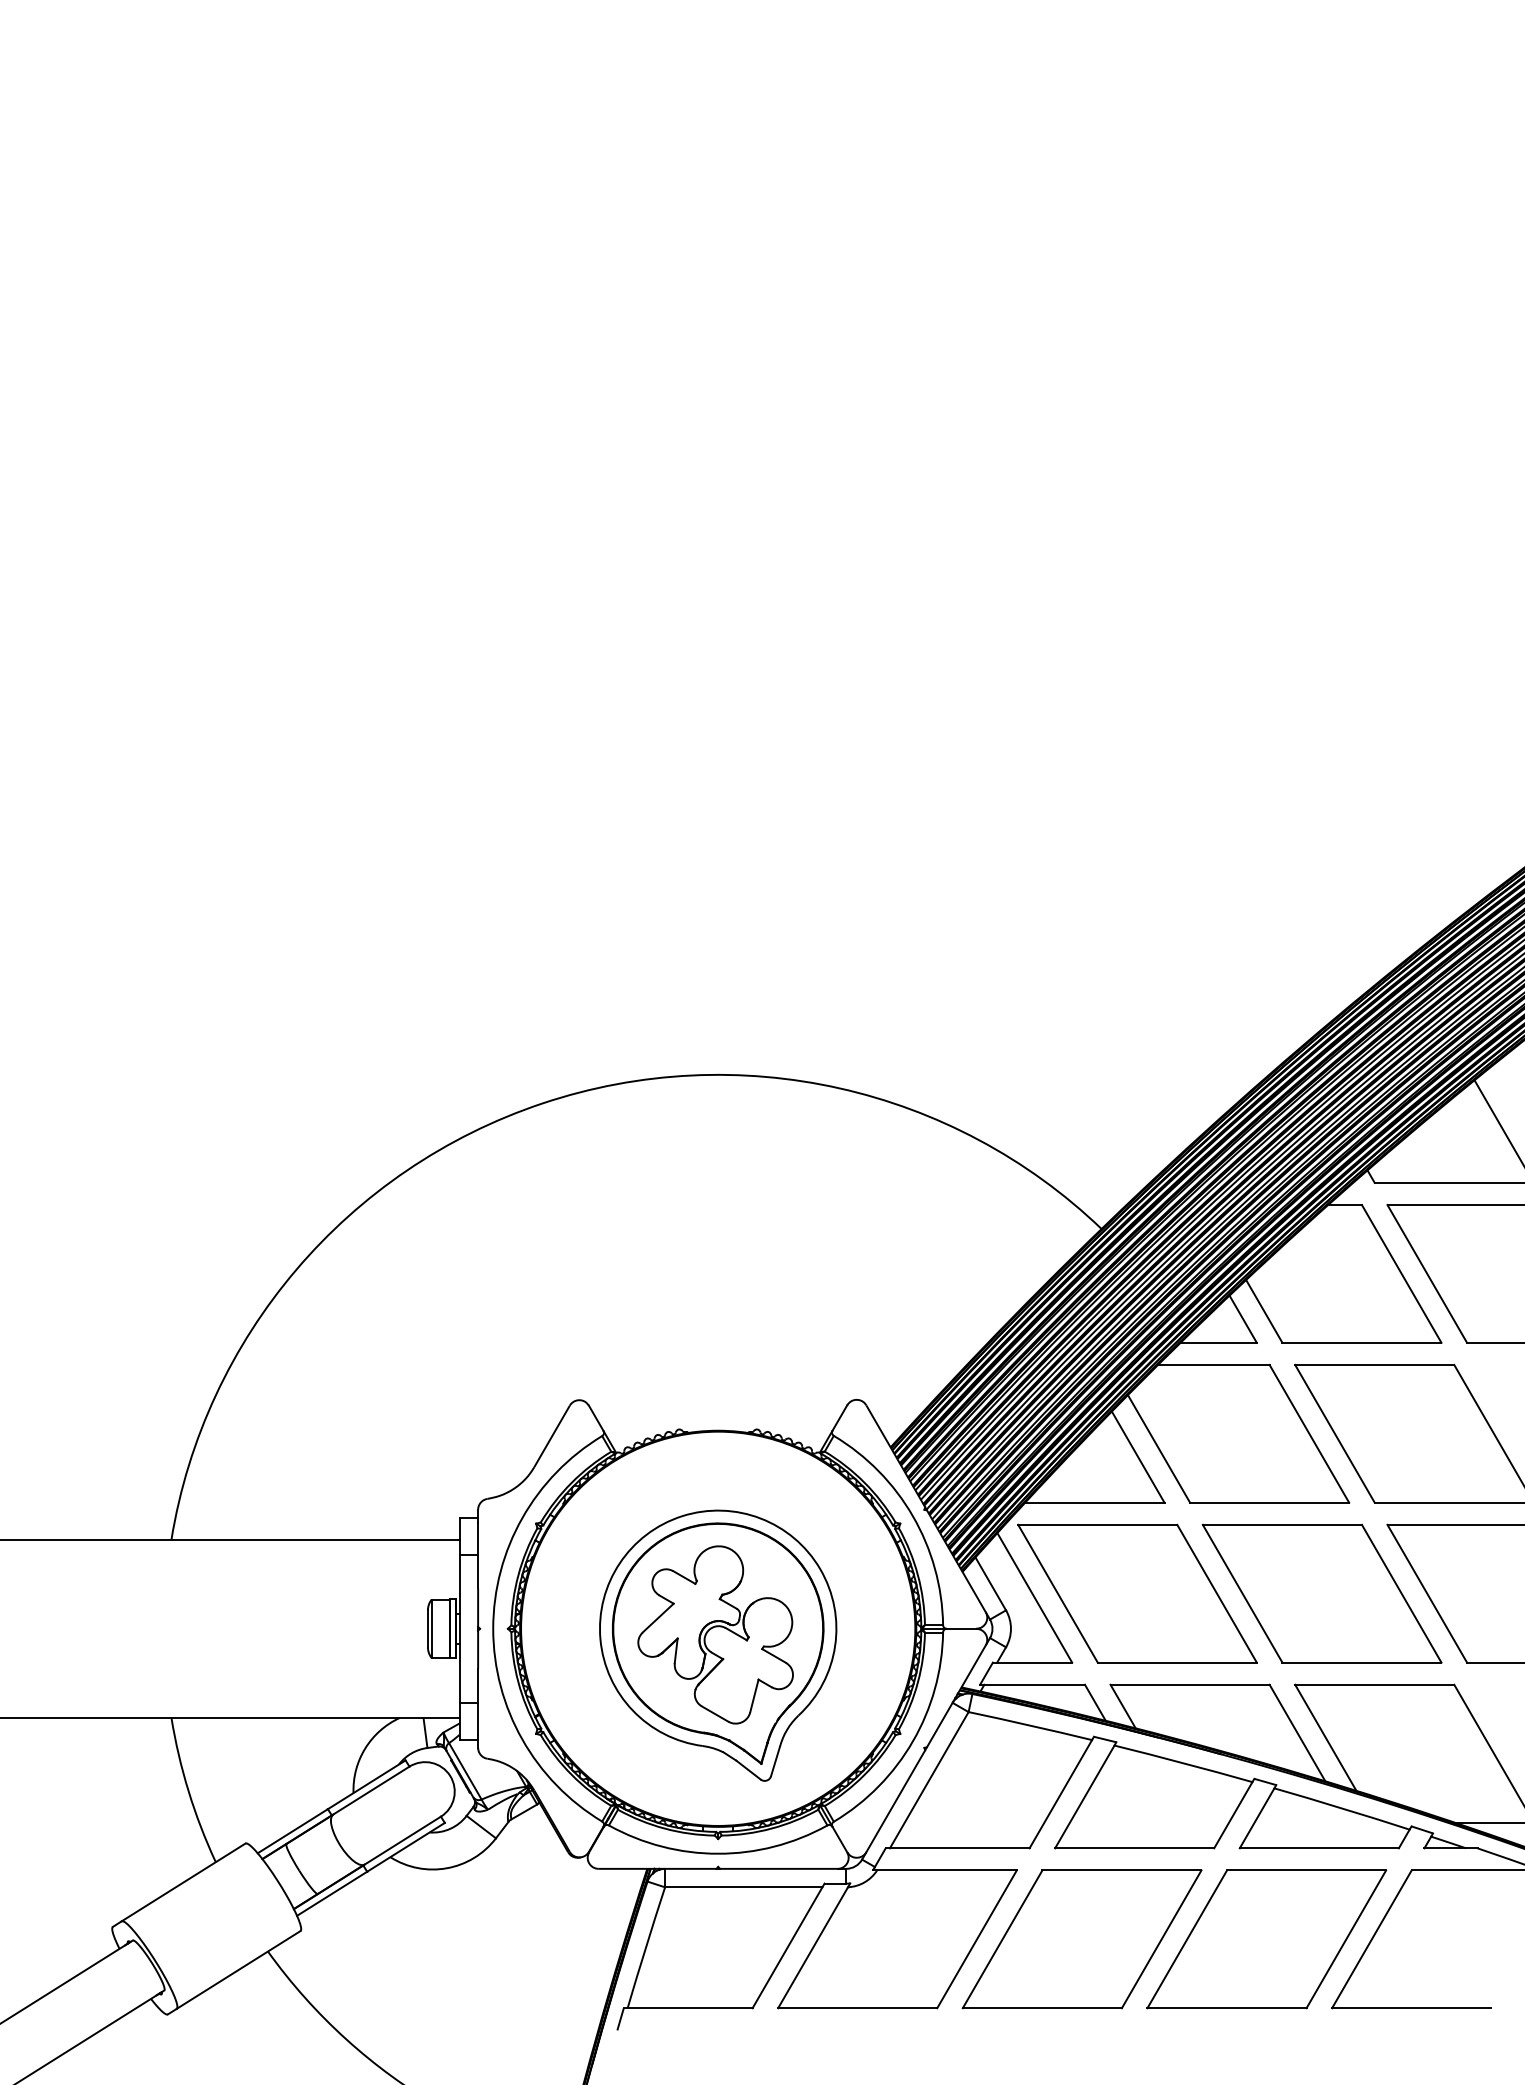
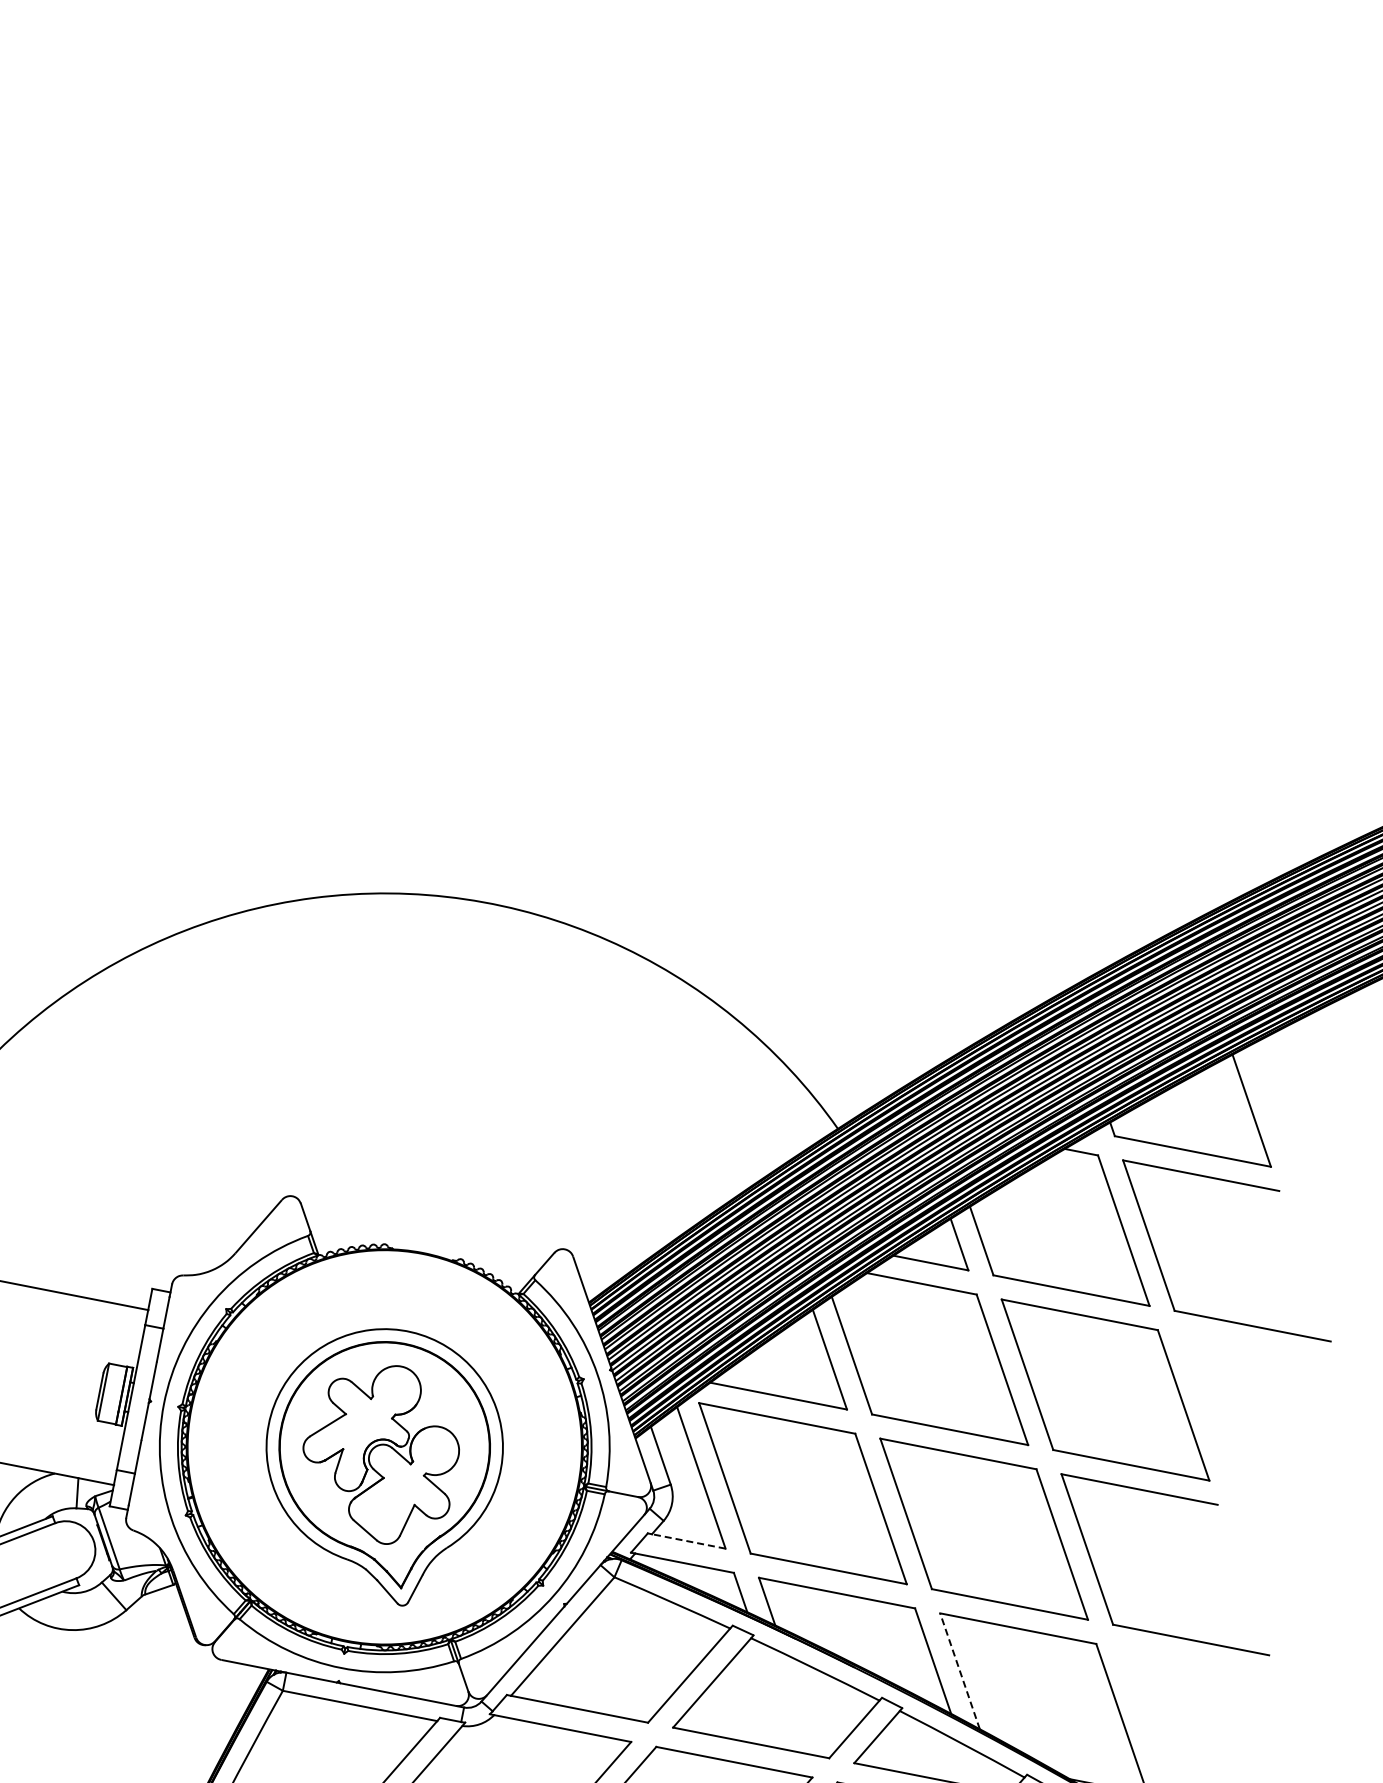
line: (1034, 1662) -> (688, 1541), solid -> dashed
line: (1325, 1737) -> (959, 1670), solid -> dashed

